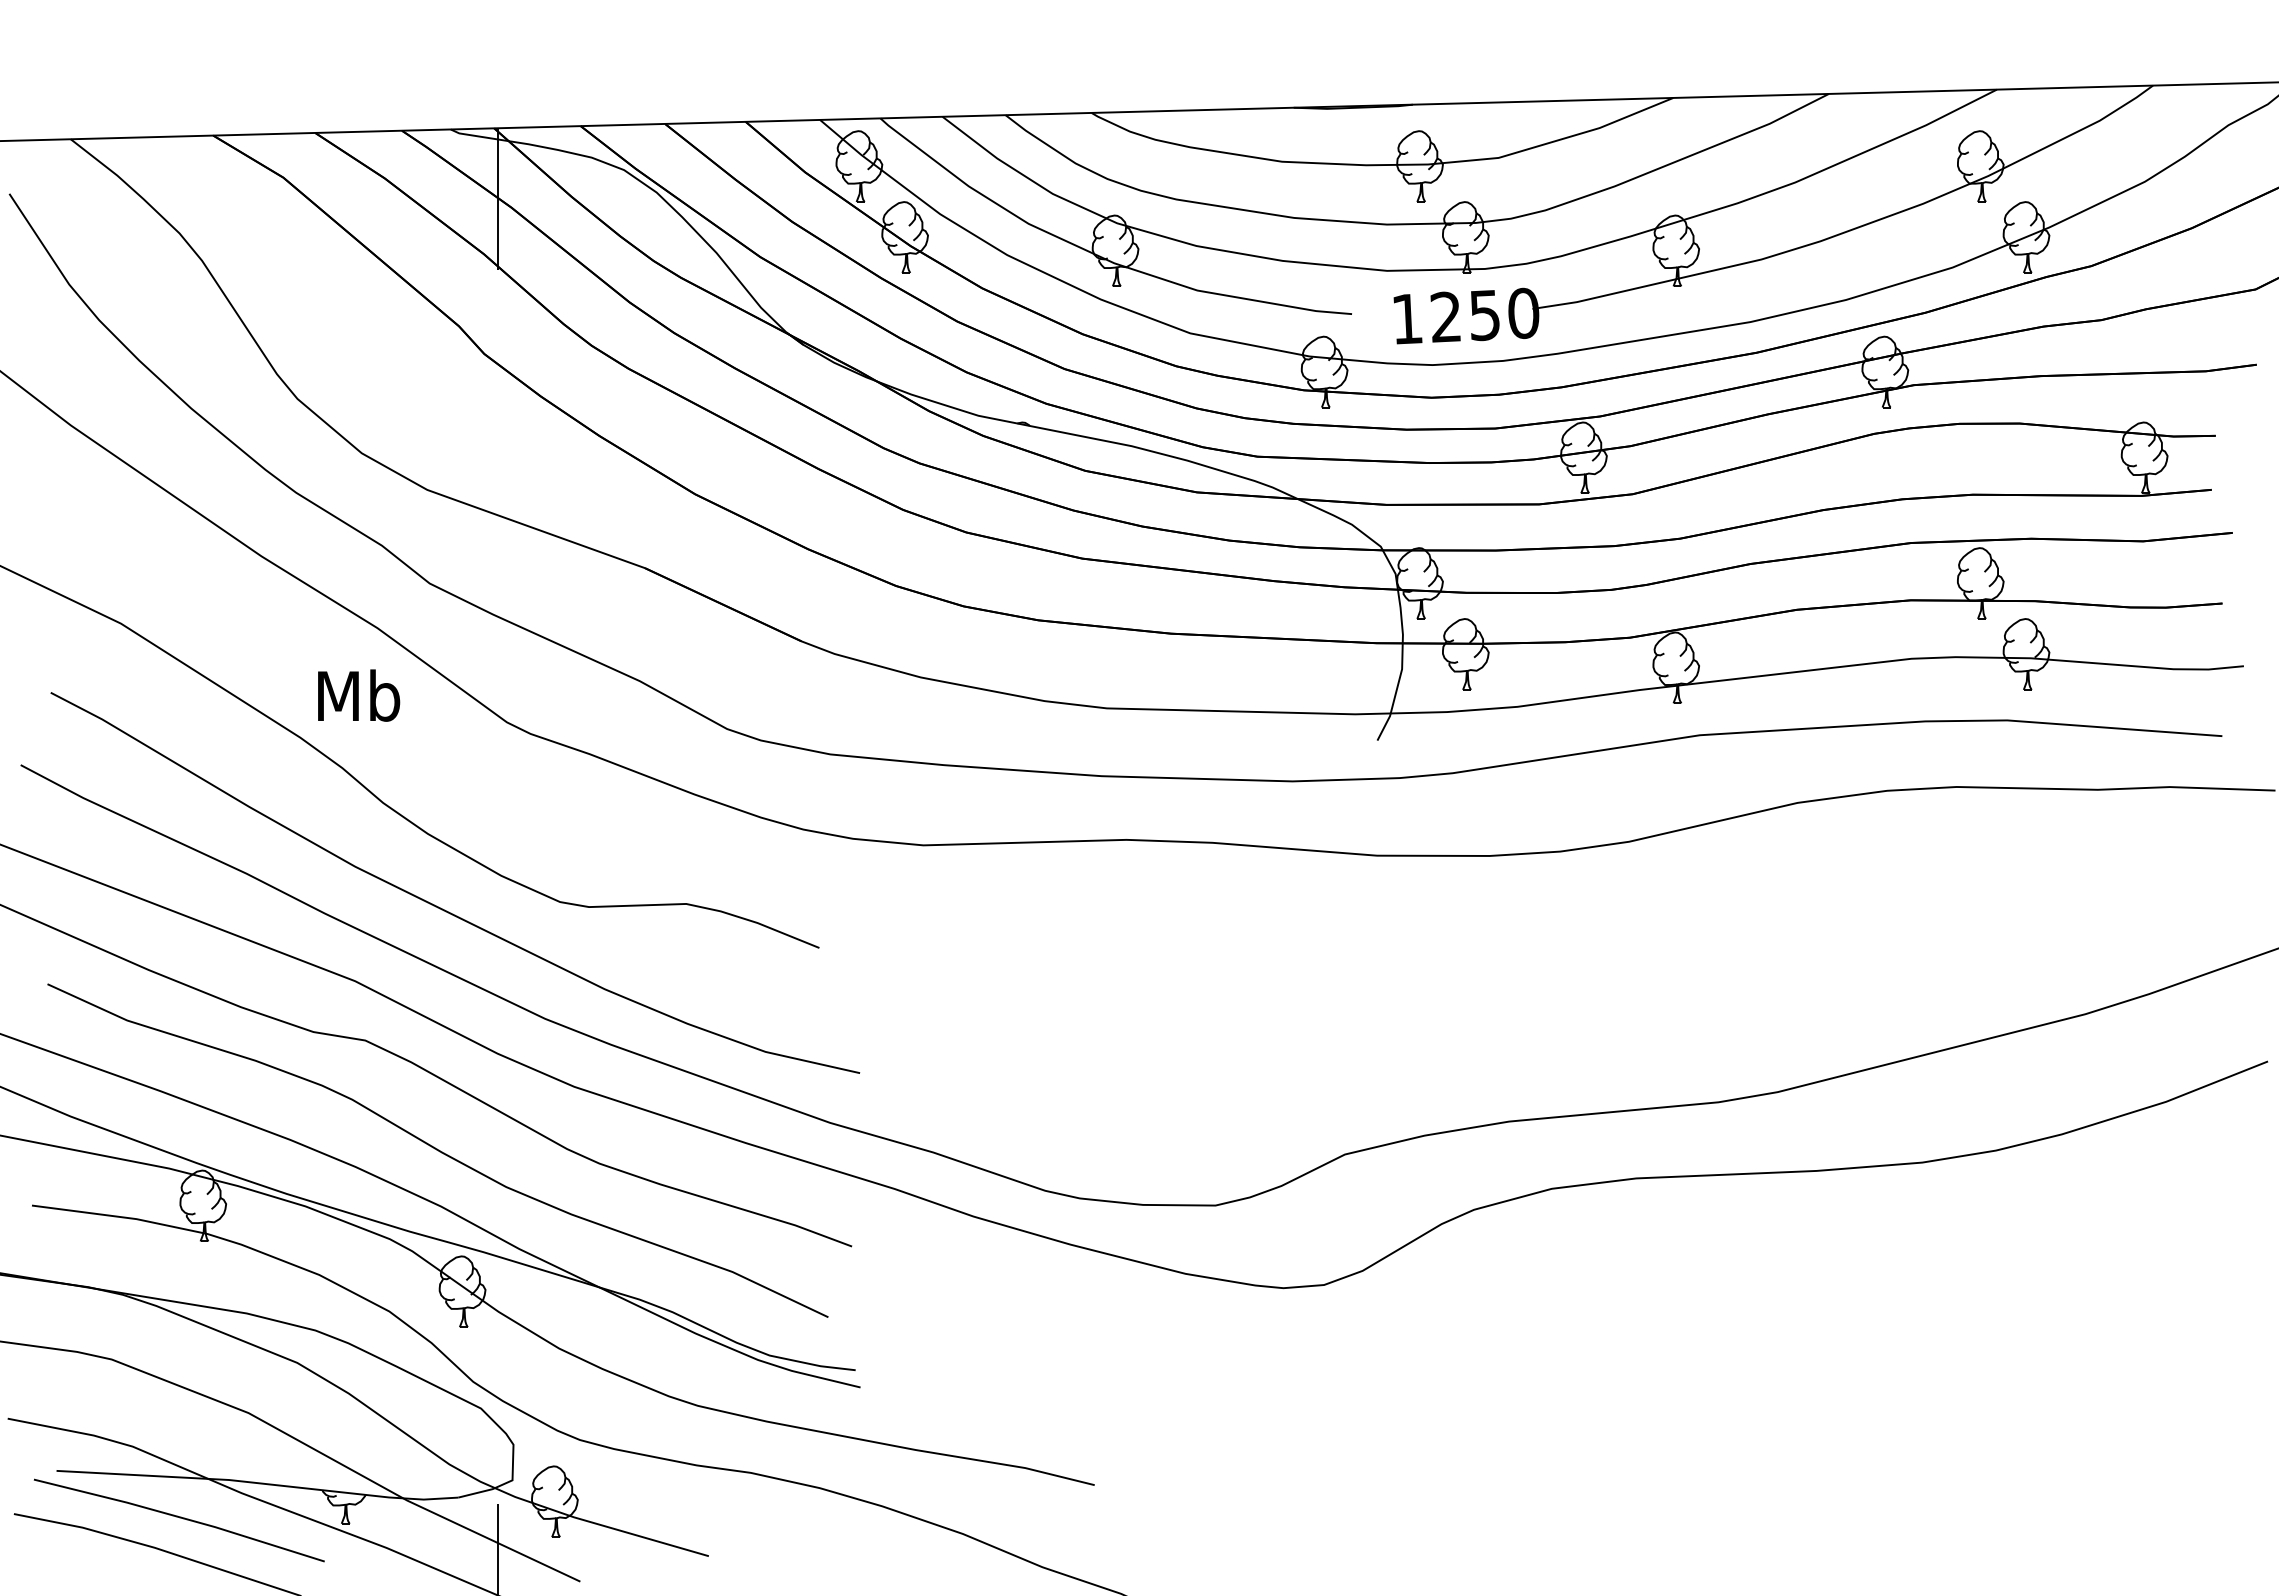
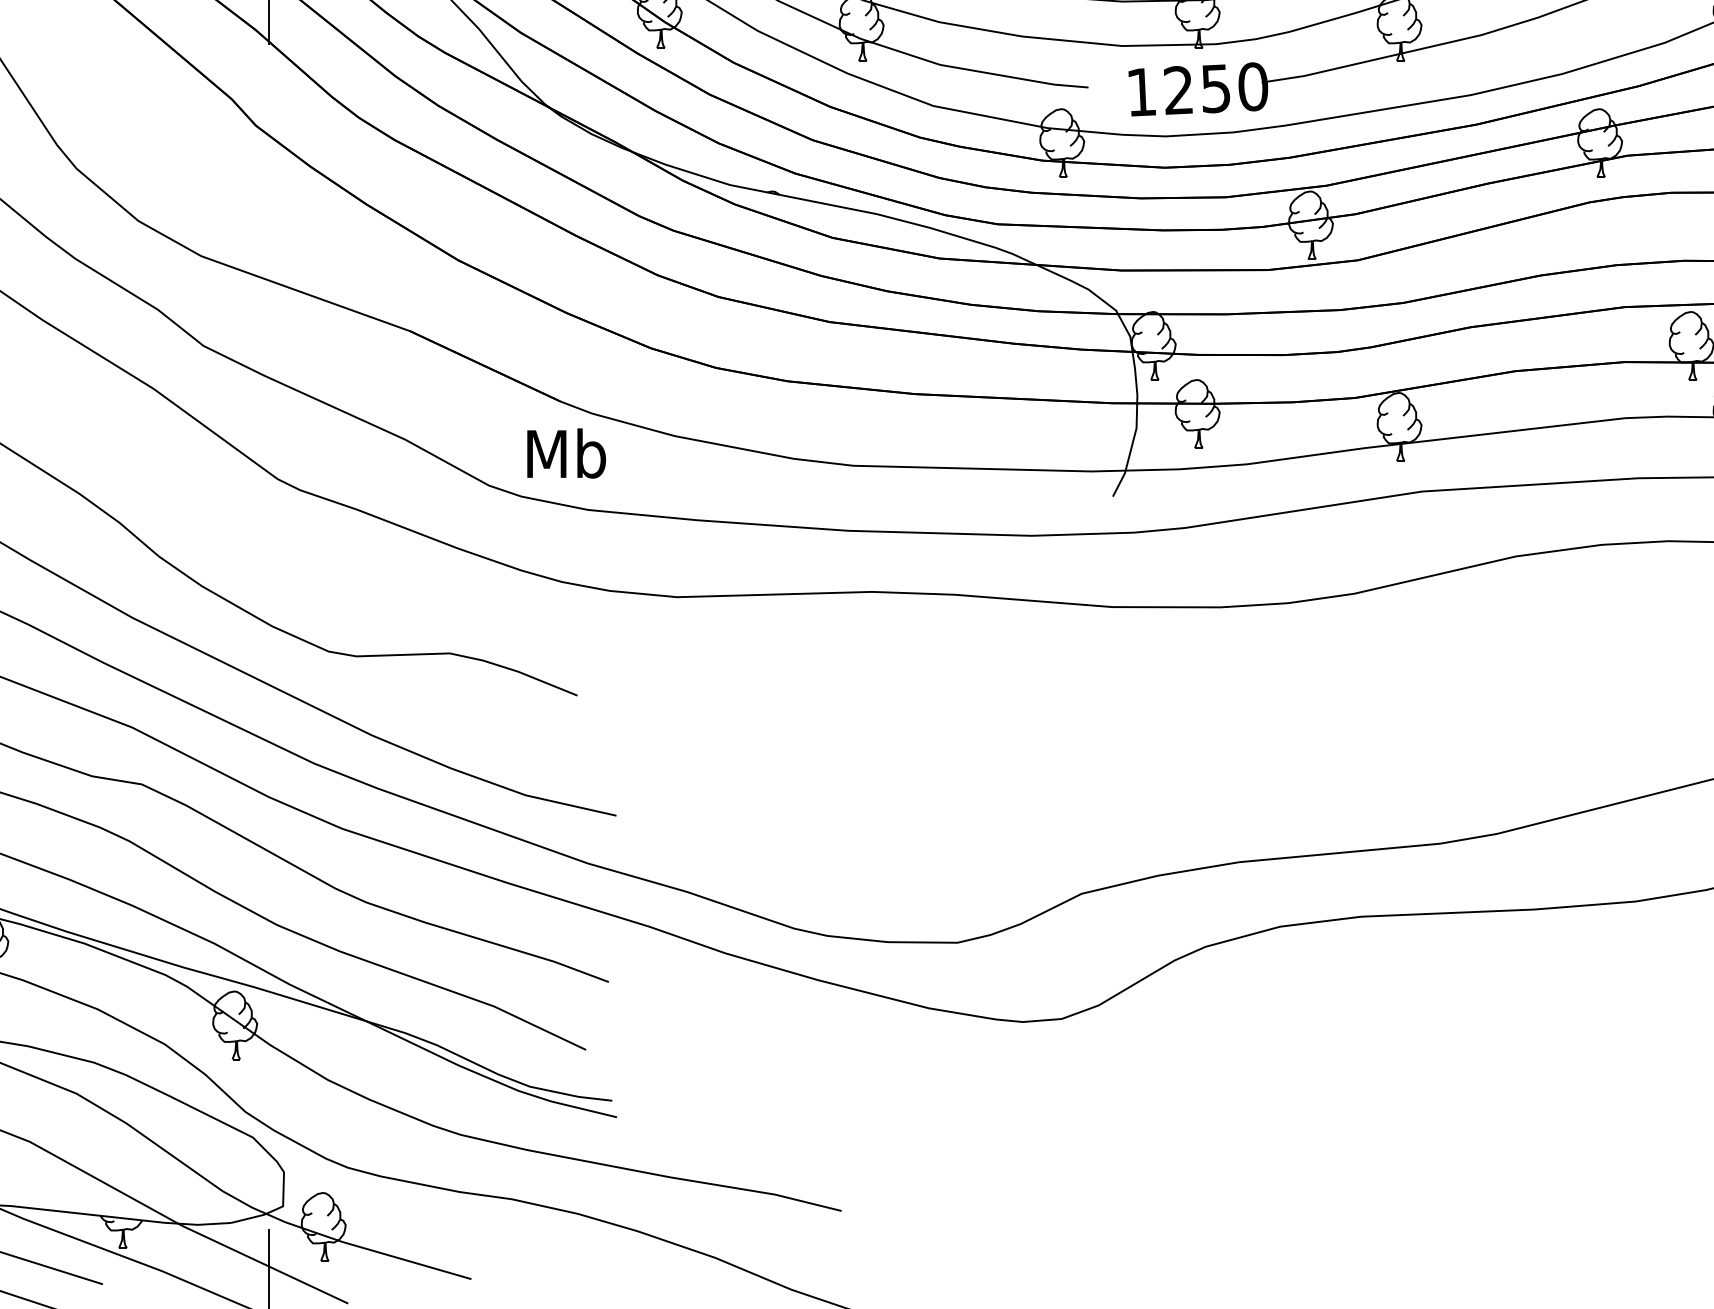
text: (359, 695) -> (567, 453), moved

